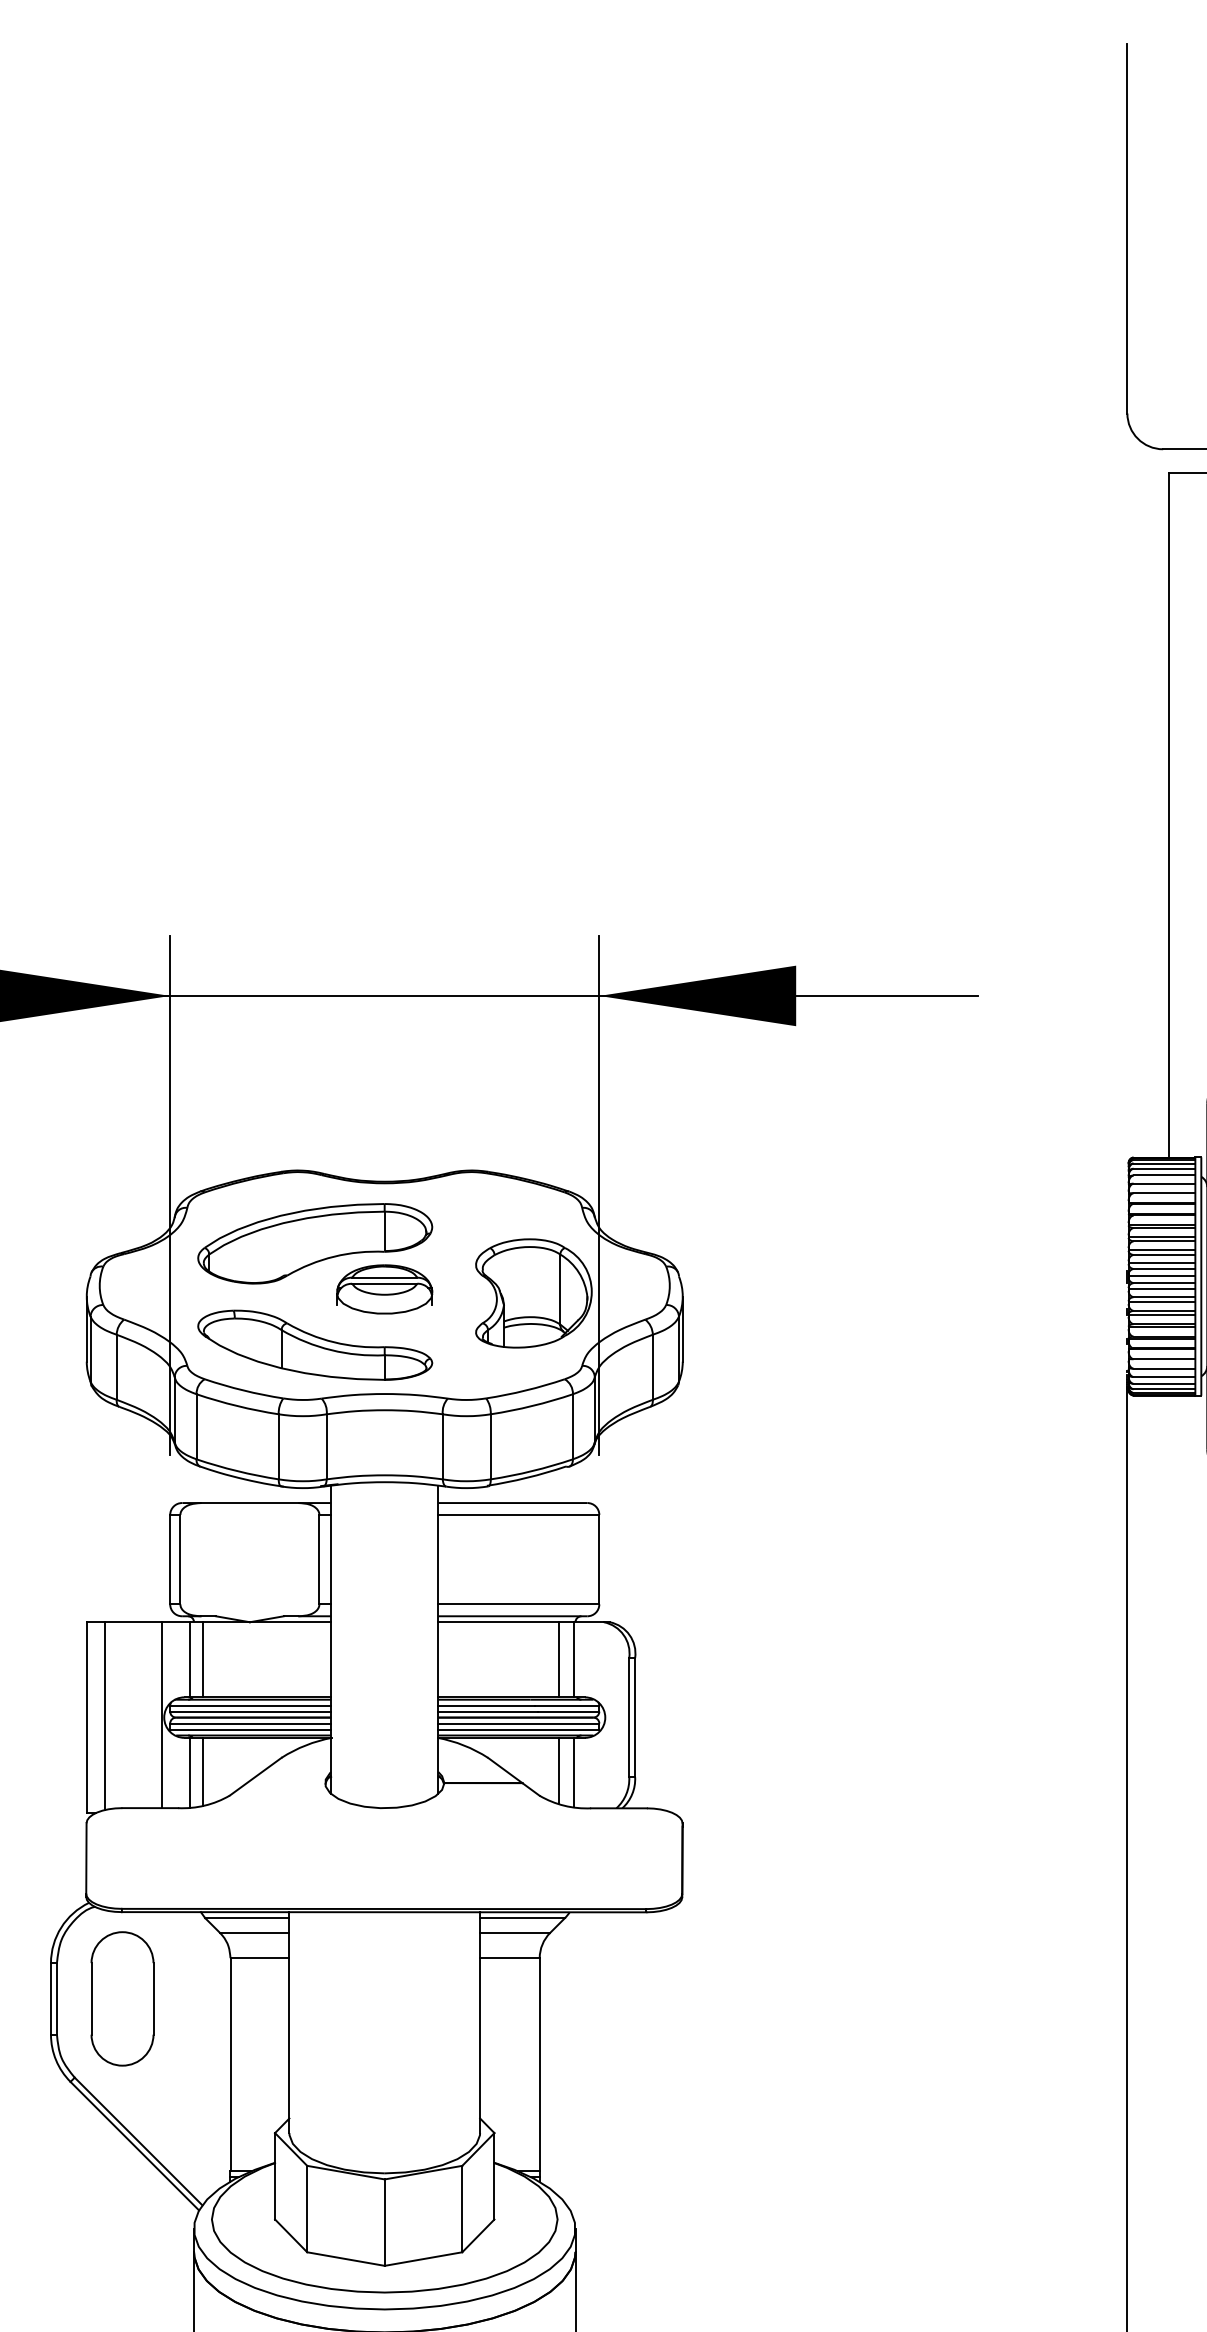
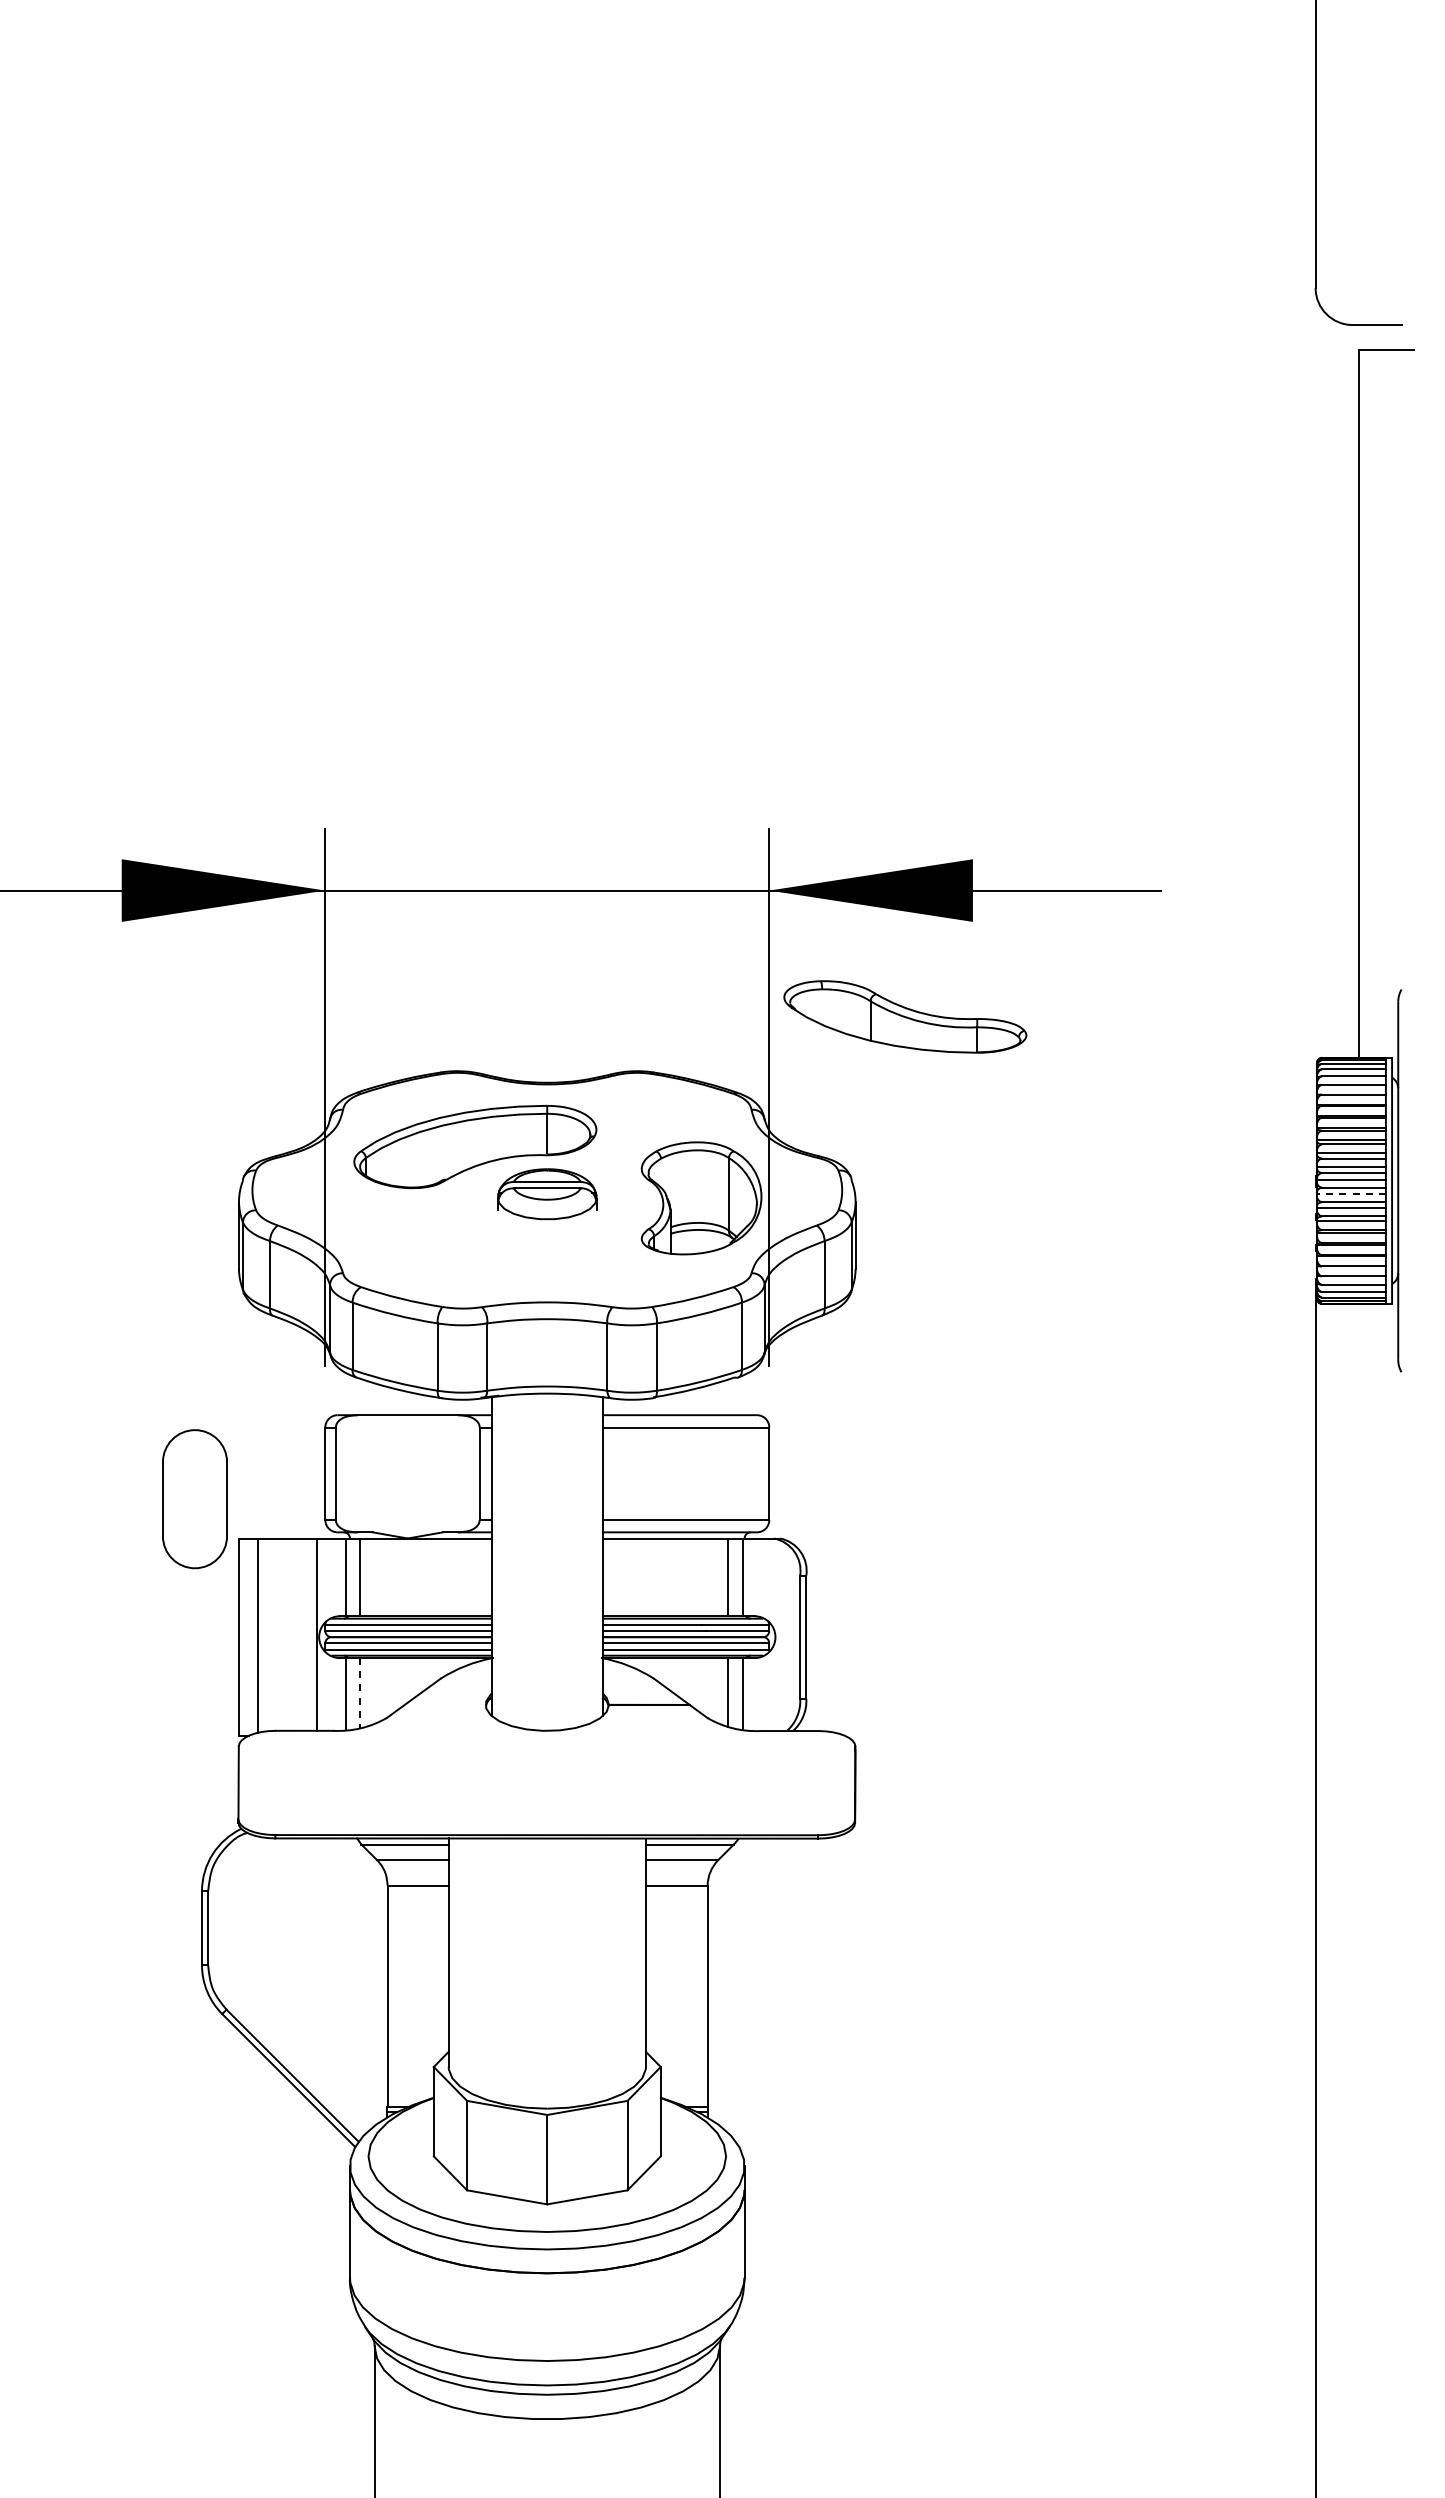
line: (1162, 1289) -> (1351, 1194), solid -> dashed
part: (315, 1344) -> (905, 1016), moved
line: (203, 1772) -> (359, 1693), solid -> dashed
part: (122, 1999) -> (194, 1499), moved

